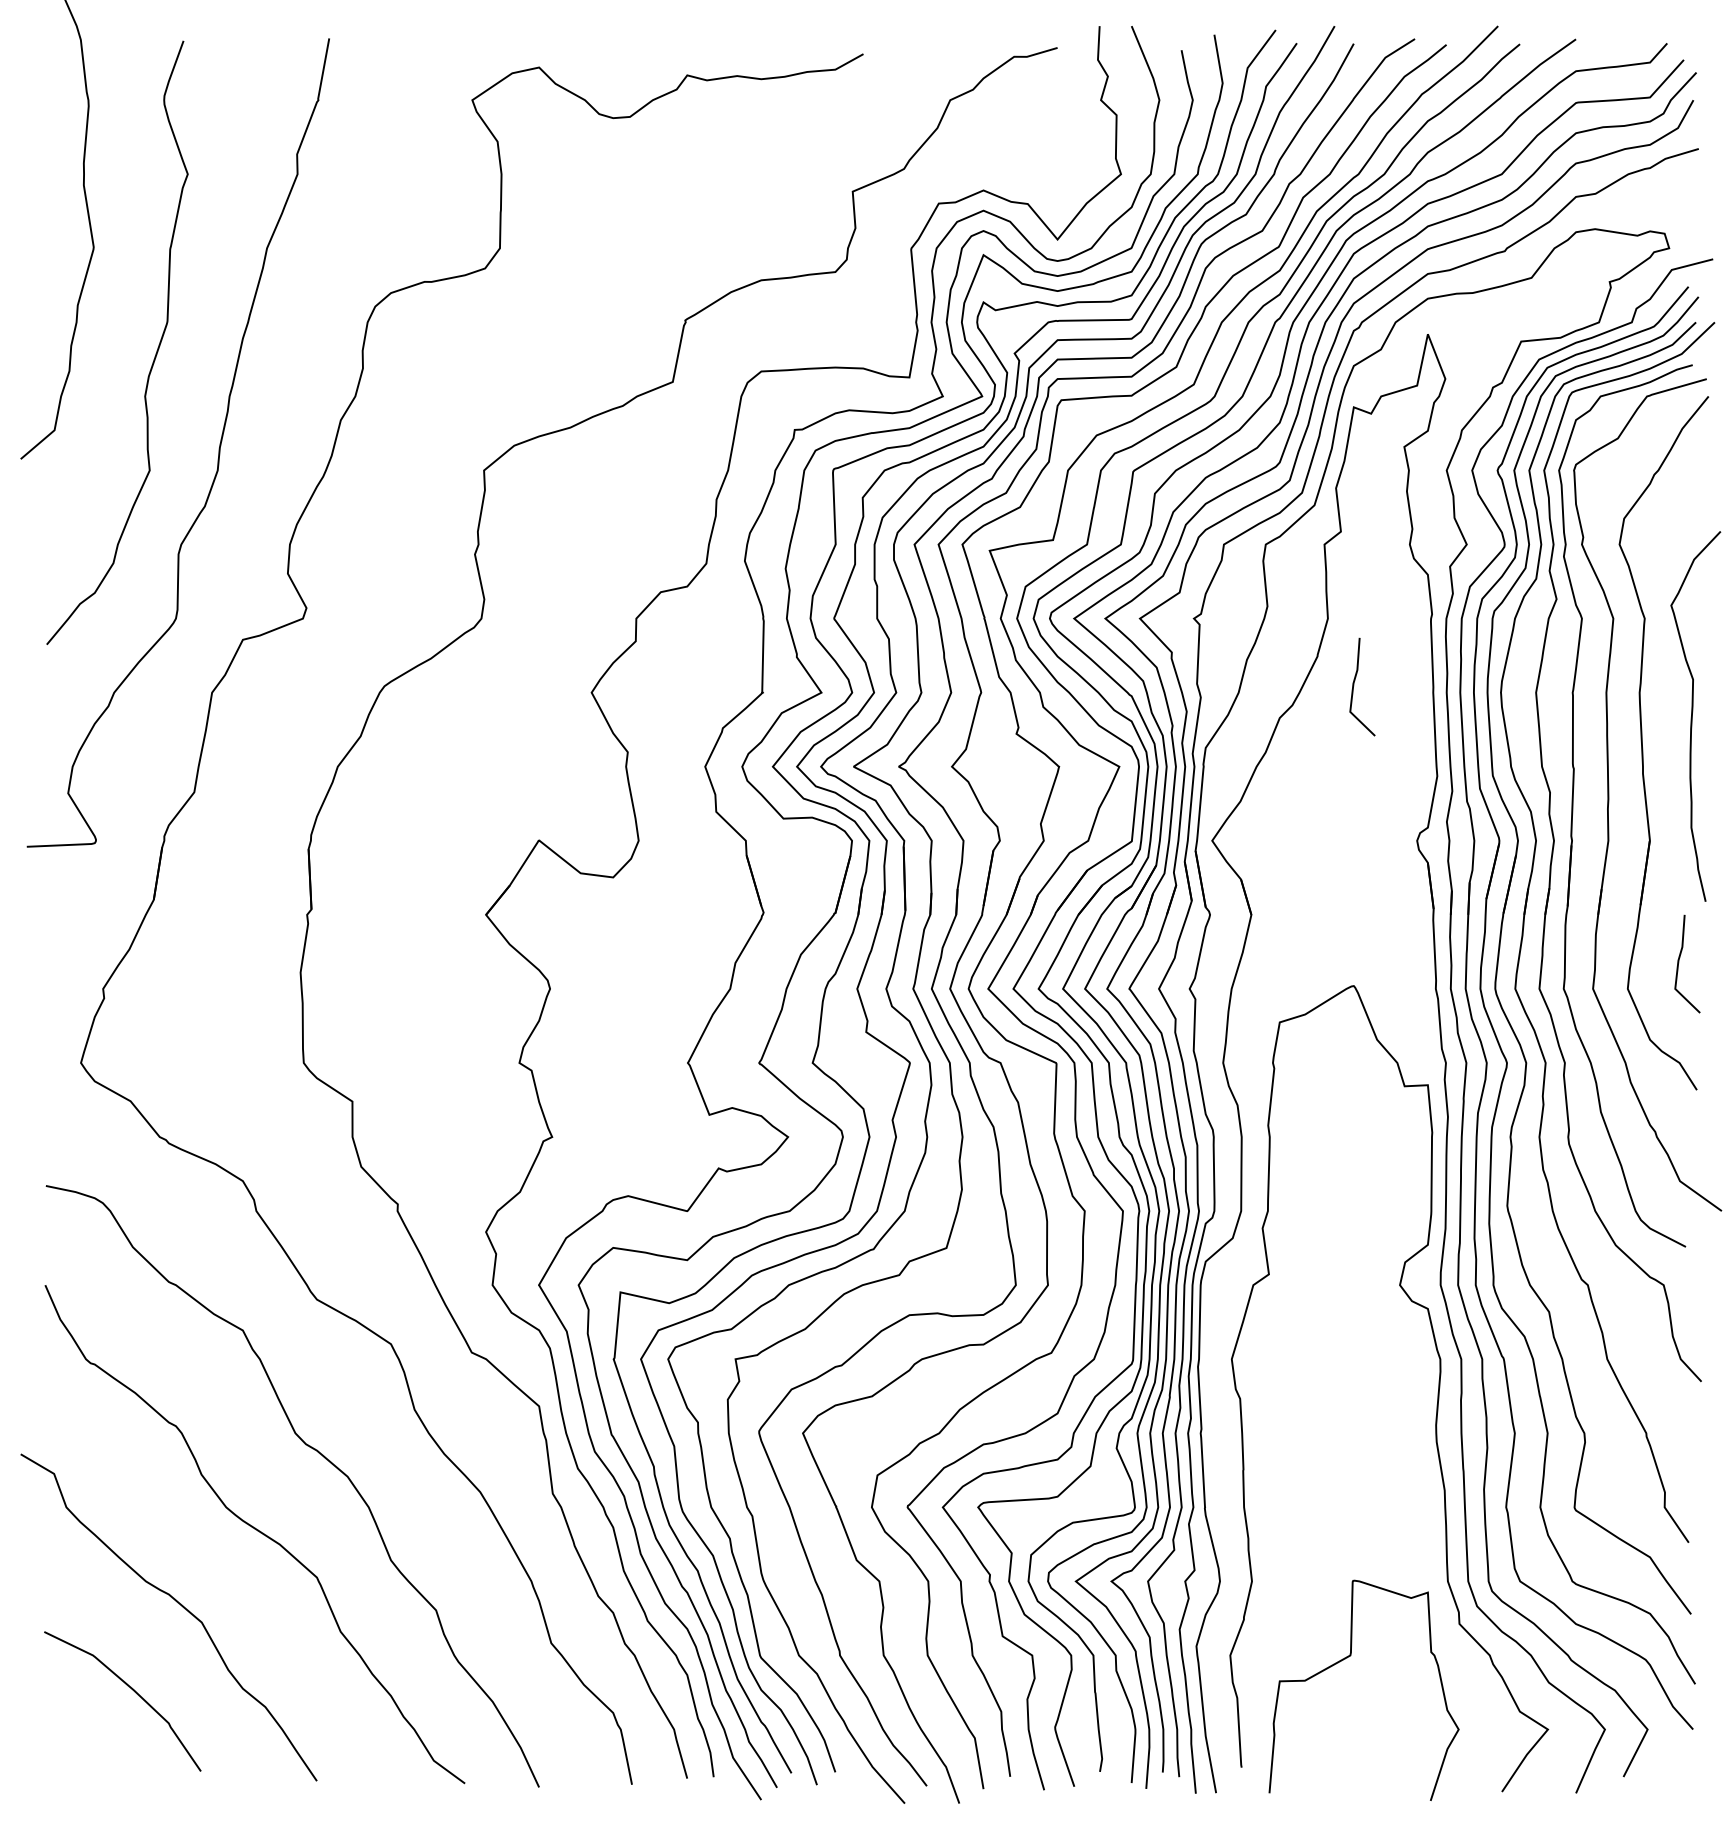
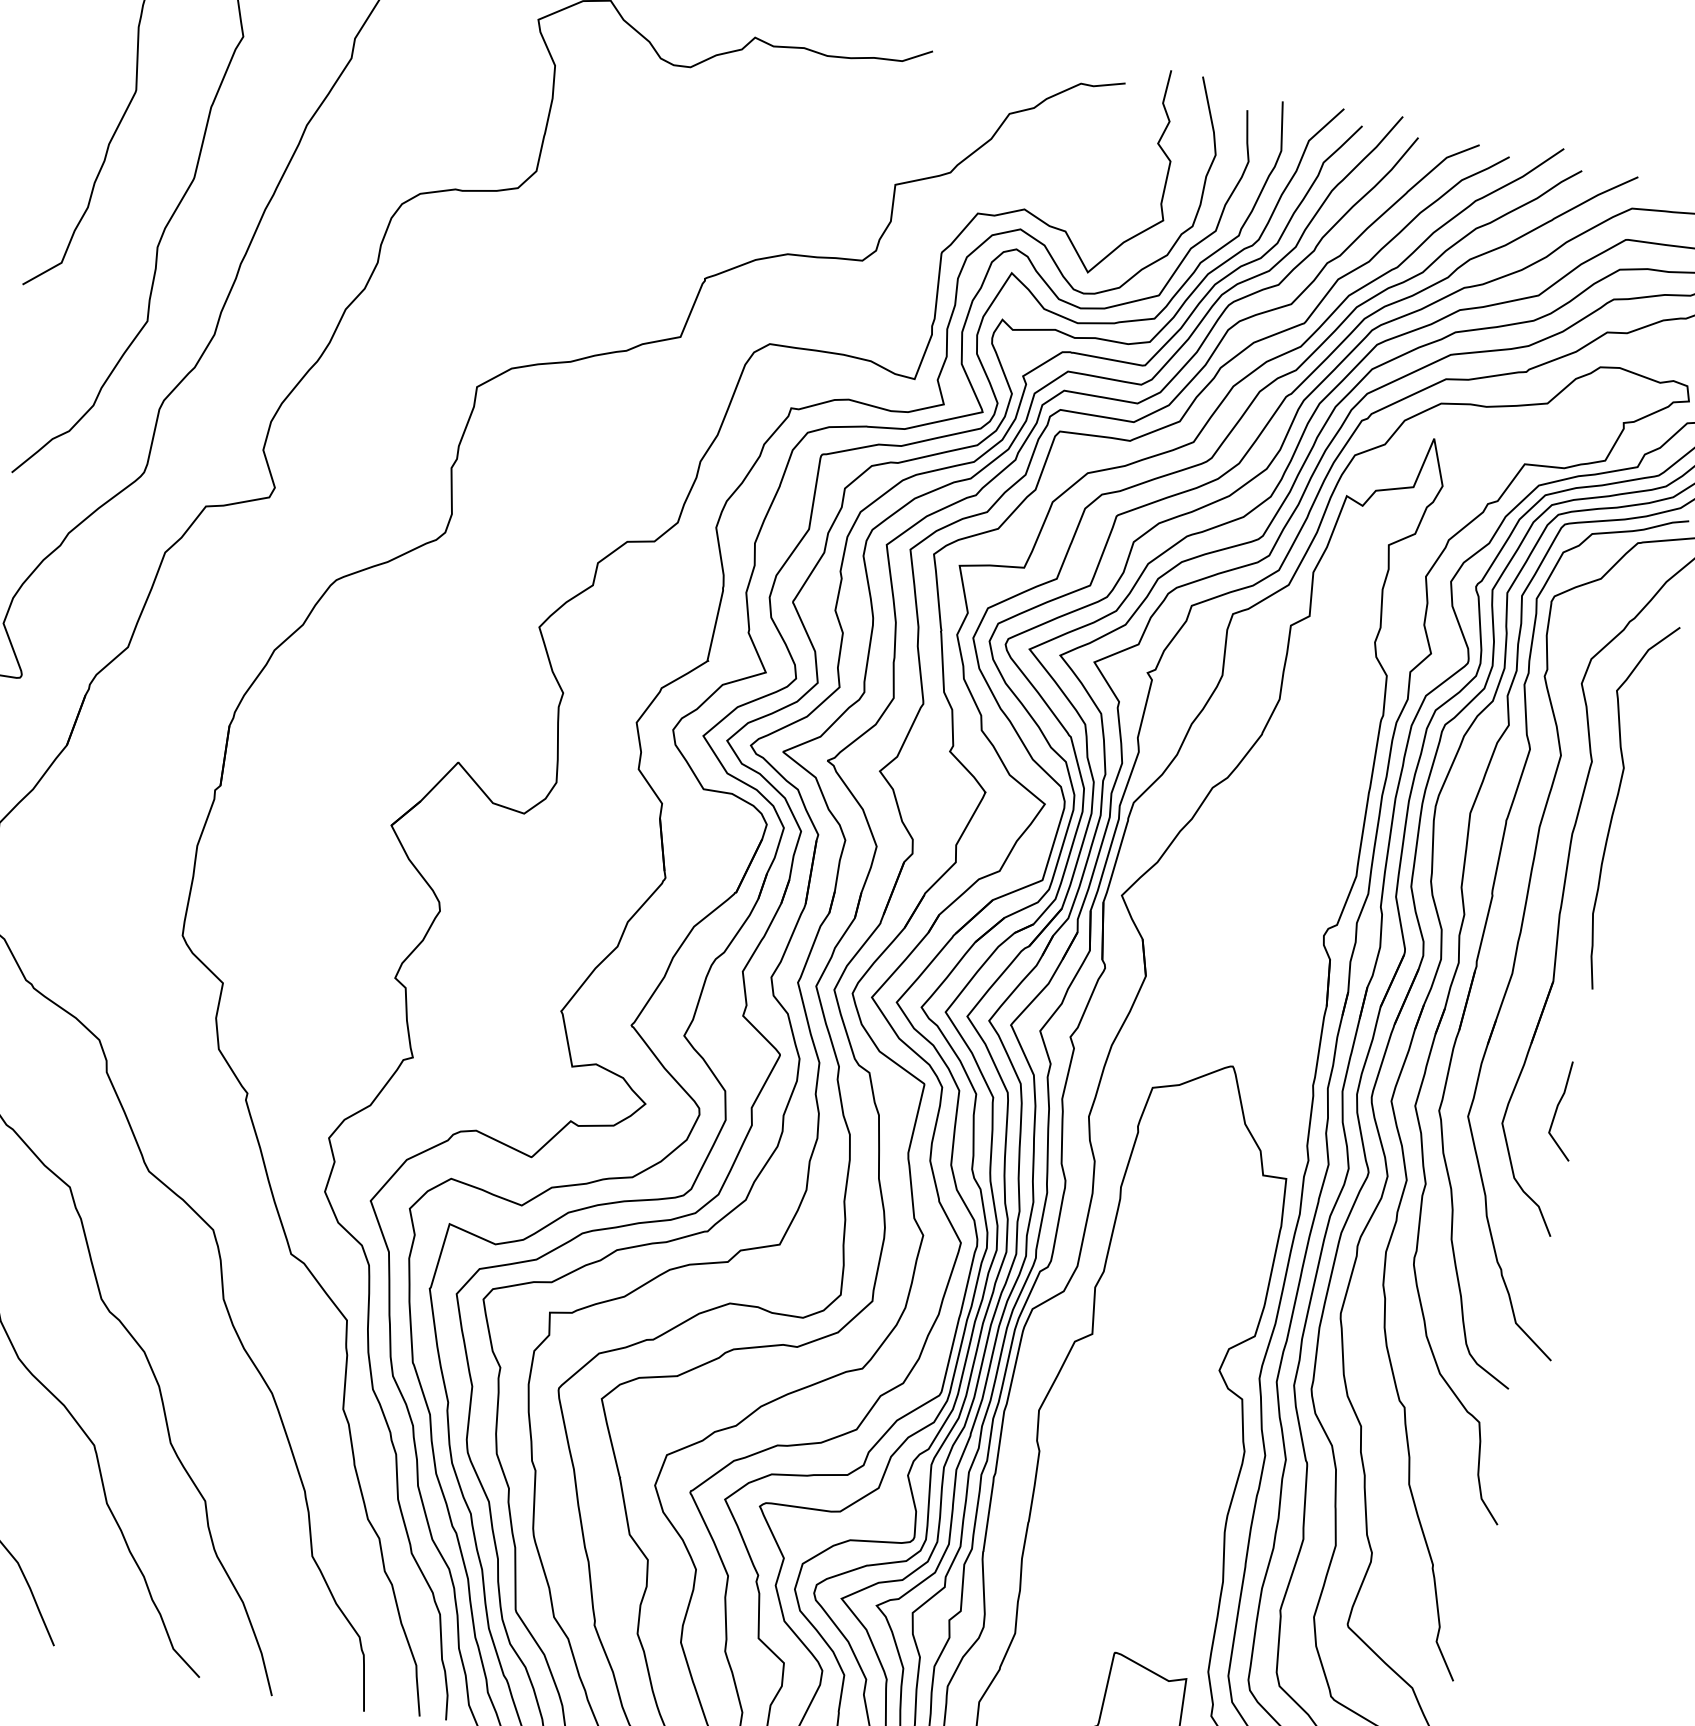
line: (1354, 685) -> (1292, 770), removed
curve: (1692, 716) -> (1615, 804), moved

